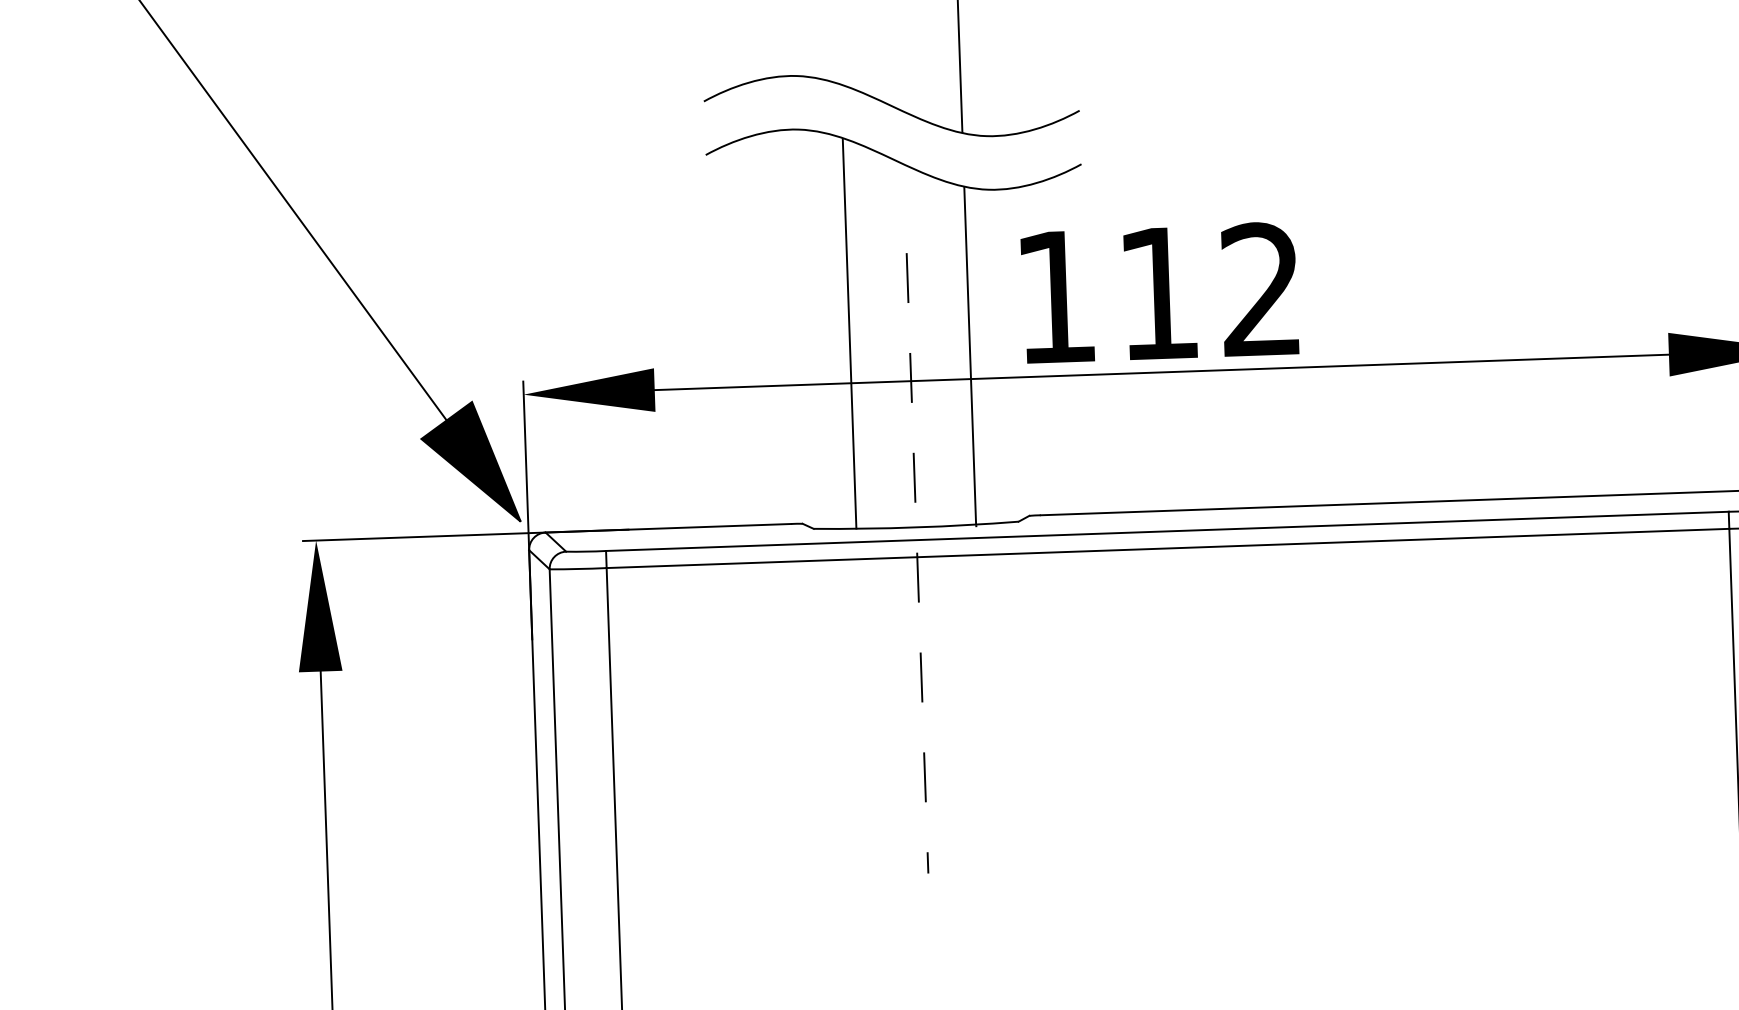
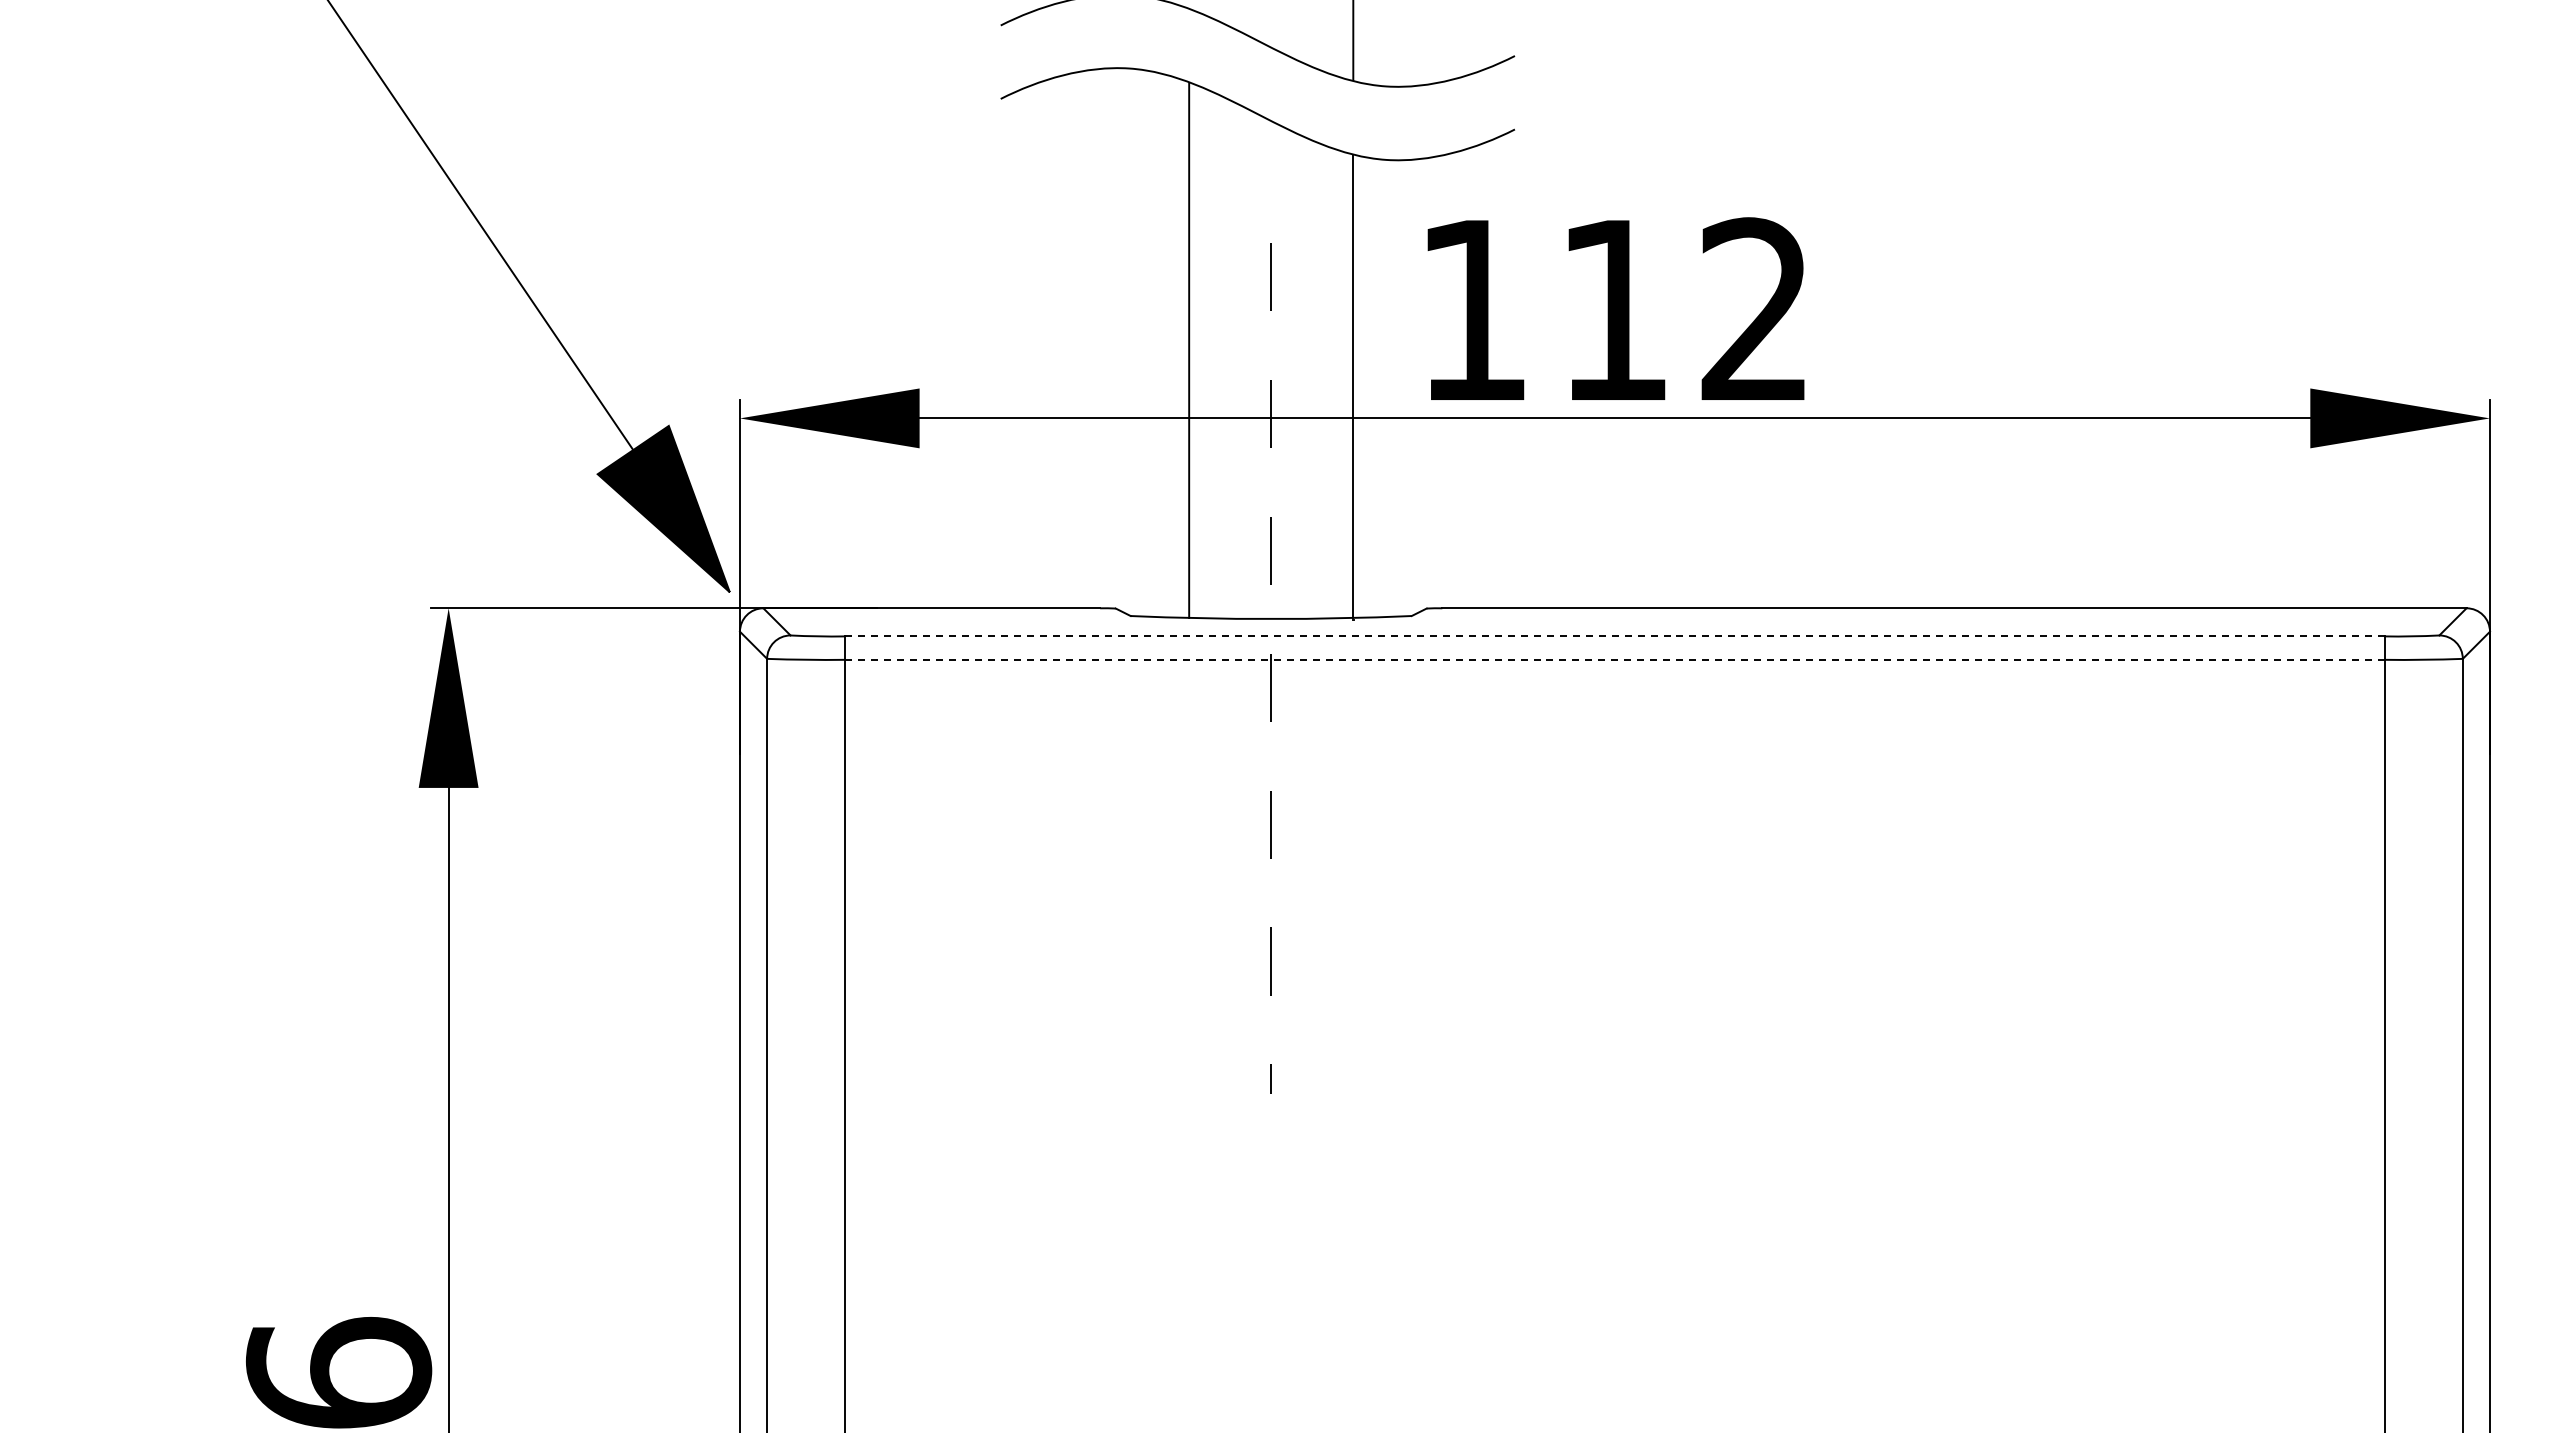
line: (1167, 531) -> (1614, 636), solid -> dashed
line: (1167, 548) -> (1614, 659), solid -> dashed

